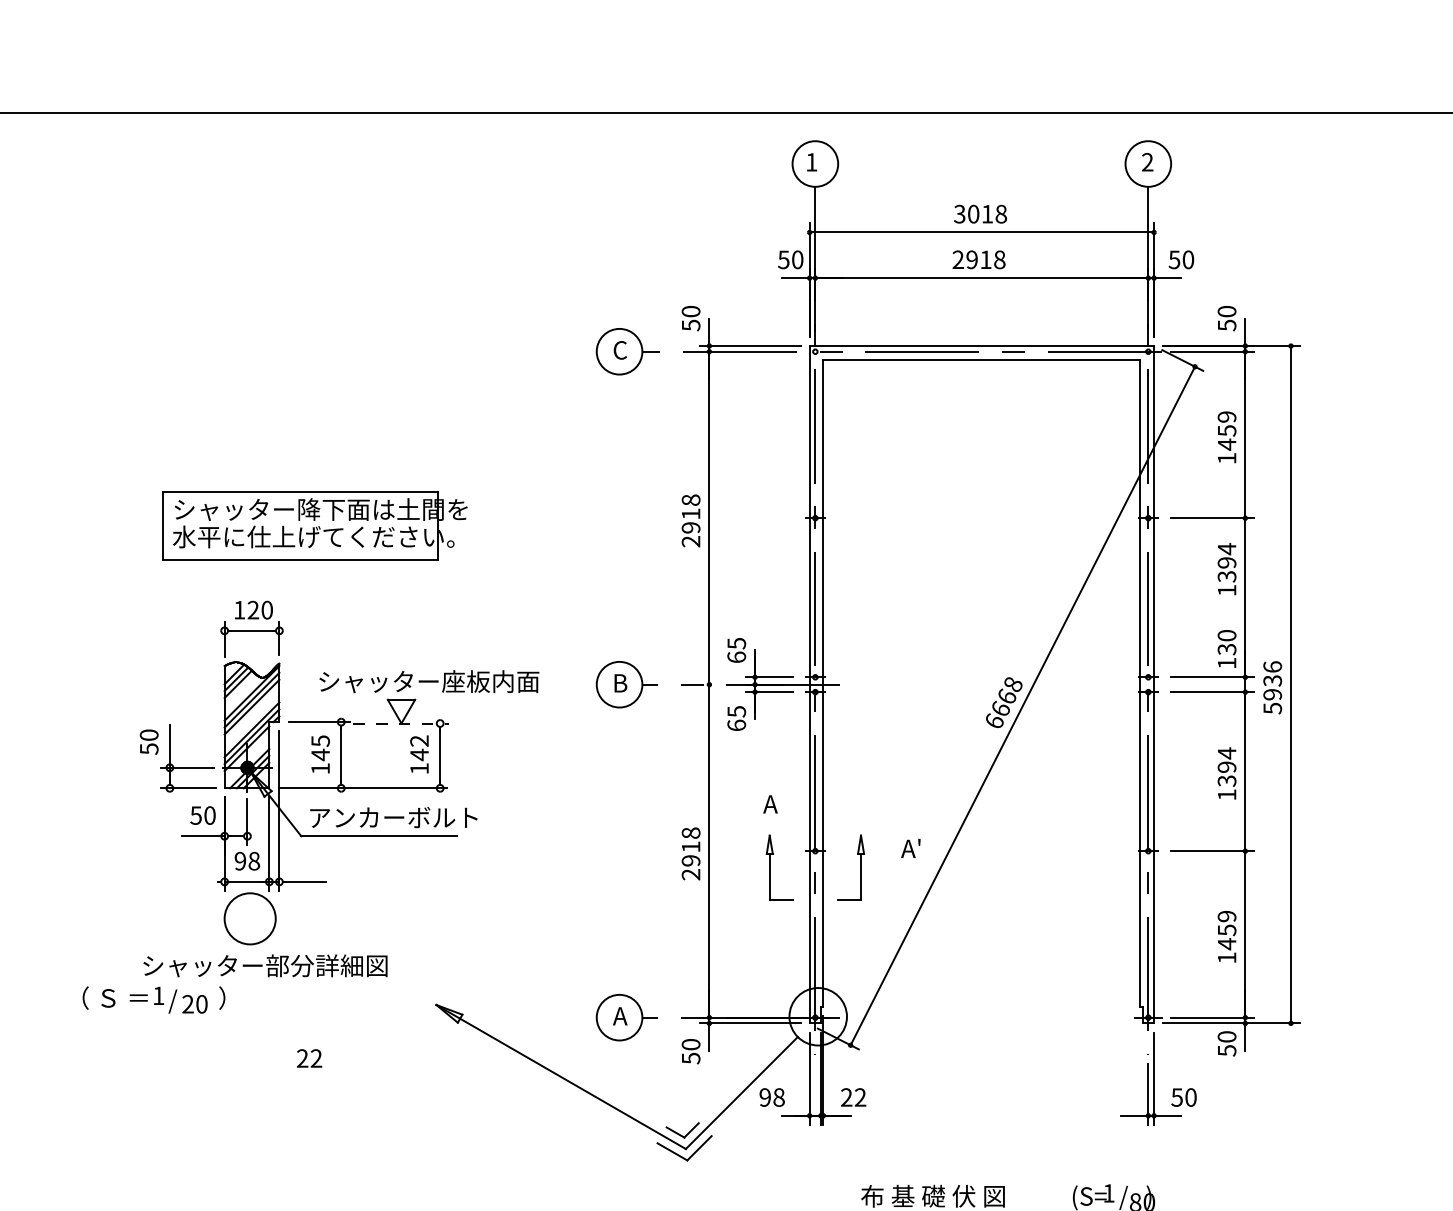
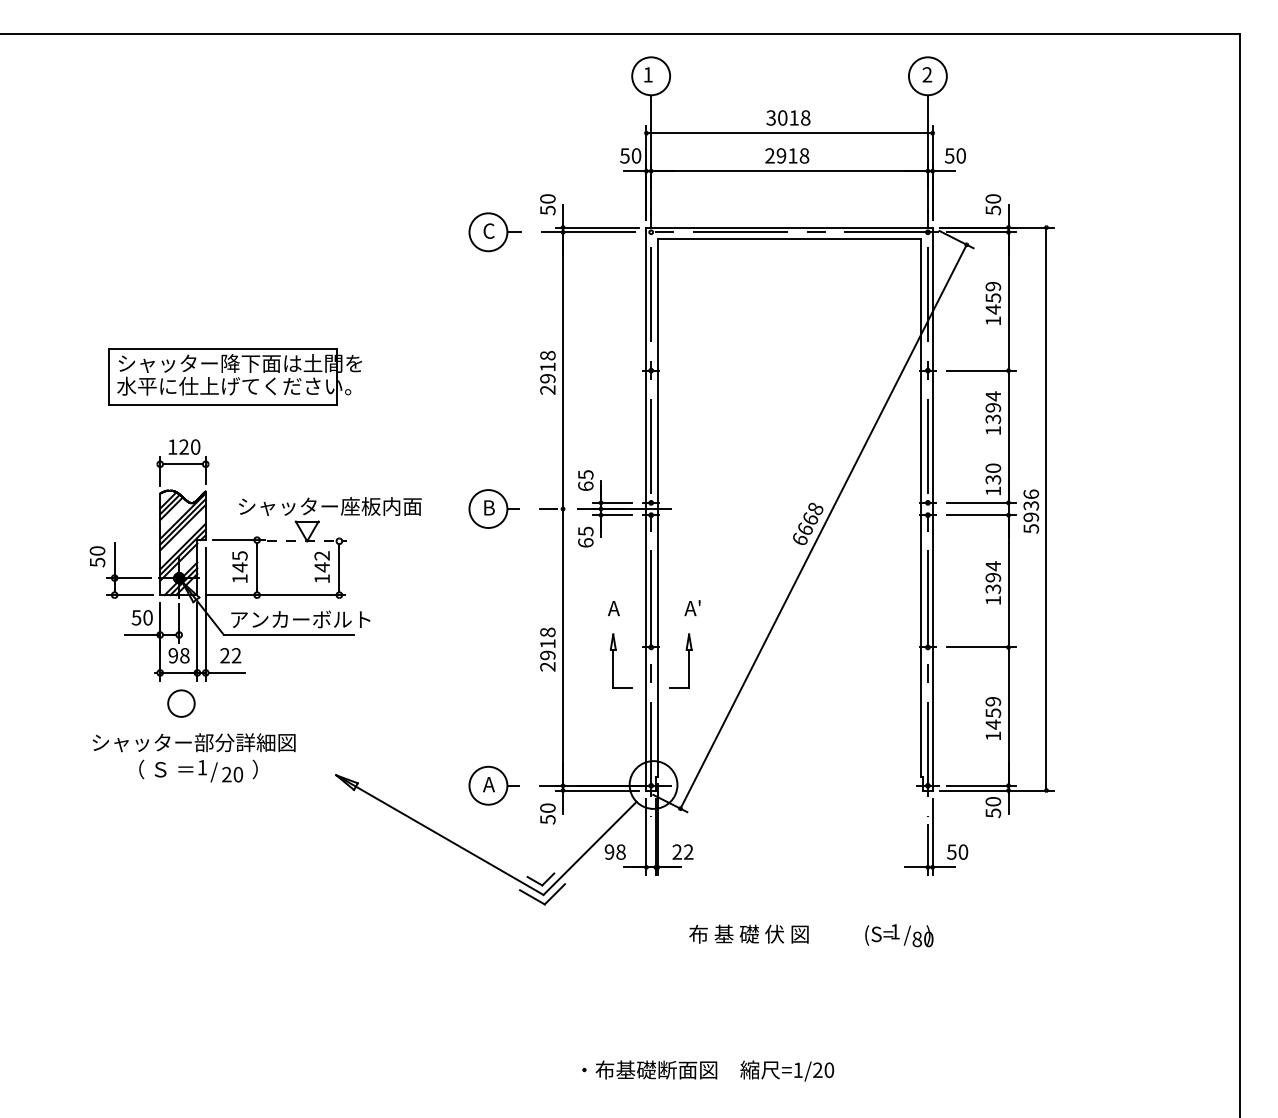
text: (910, 848) -> (692, 608), moved
circle: (250, 918) -> (181, 703), size x0.62
text: (153, 999) -> (198, 770), moved
text: (309, 1058) -> (230, 655), moved

